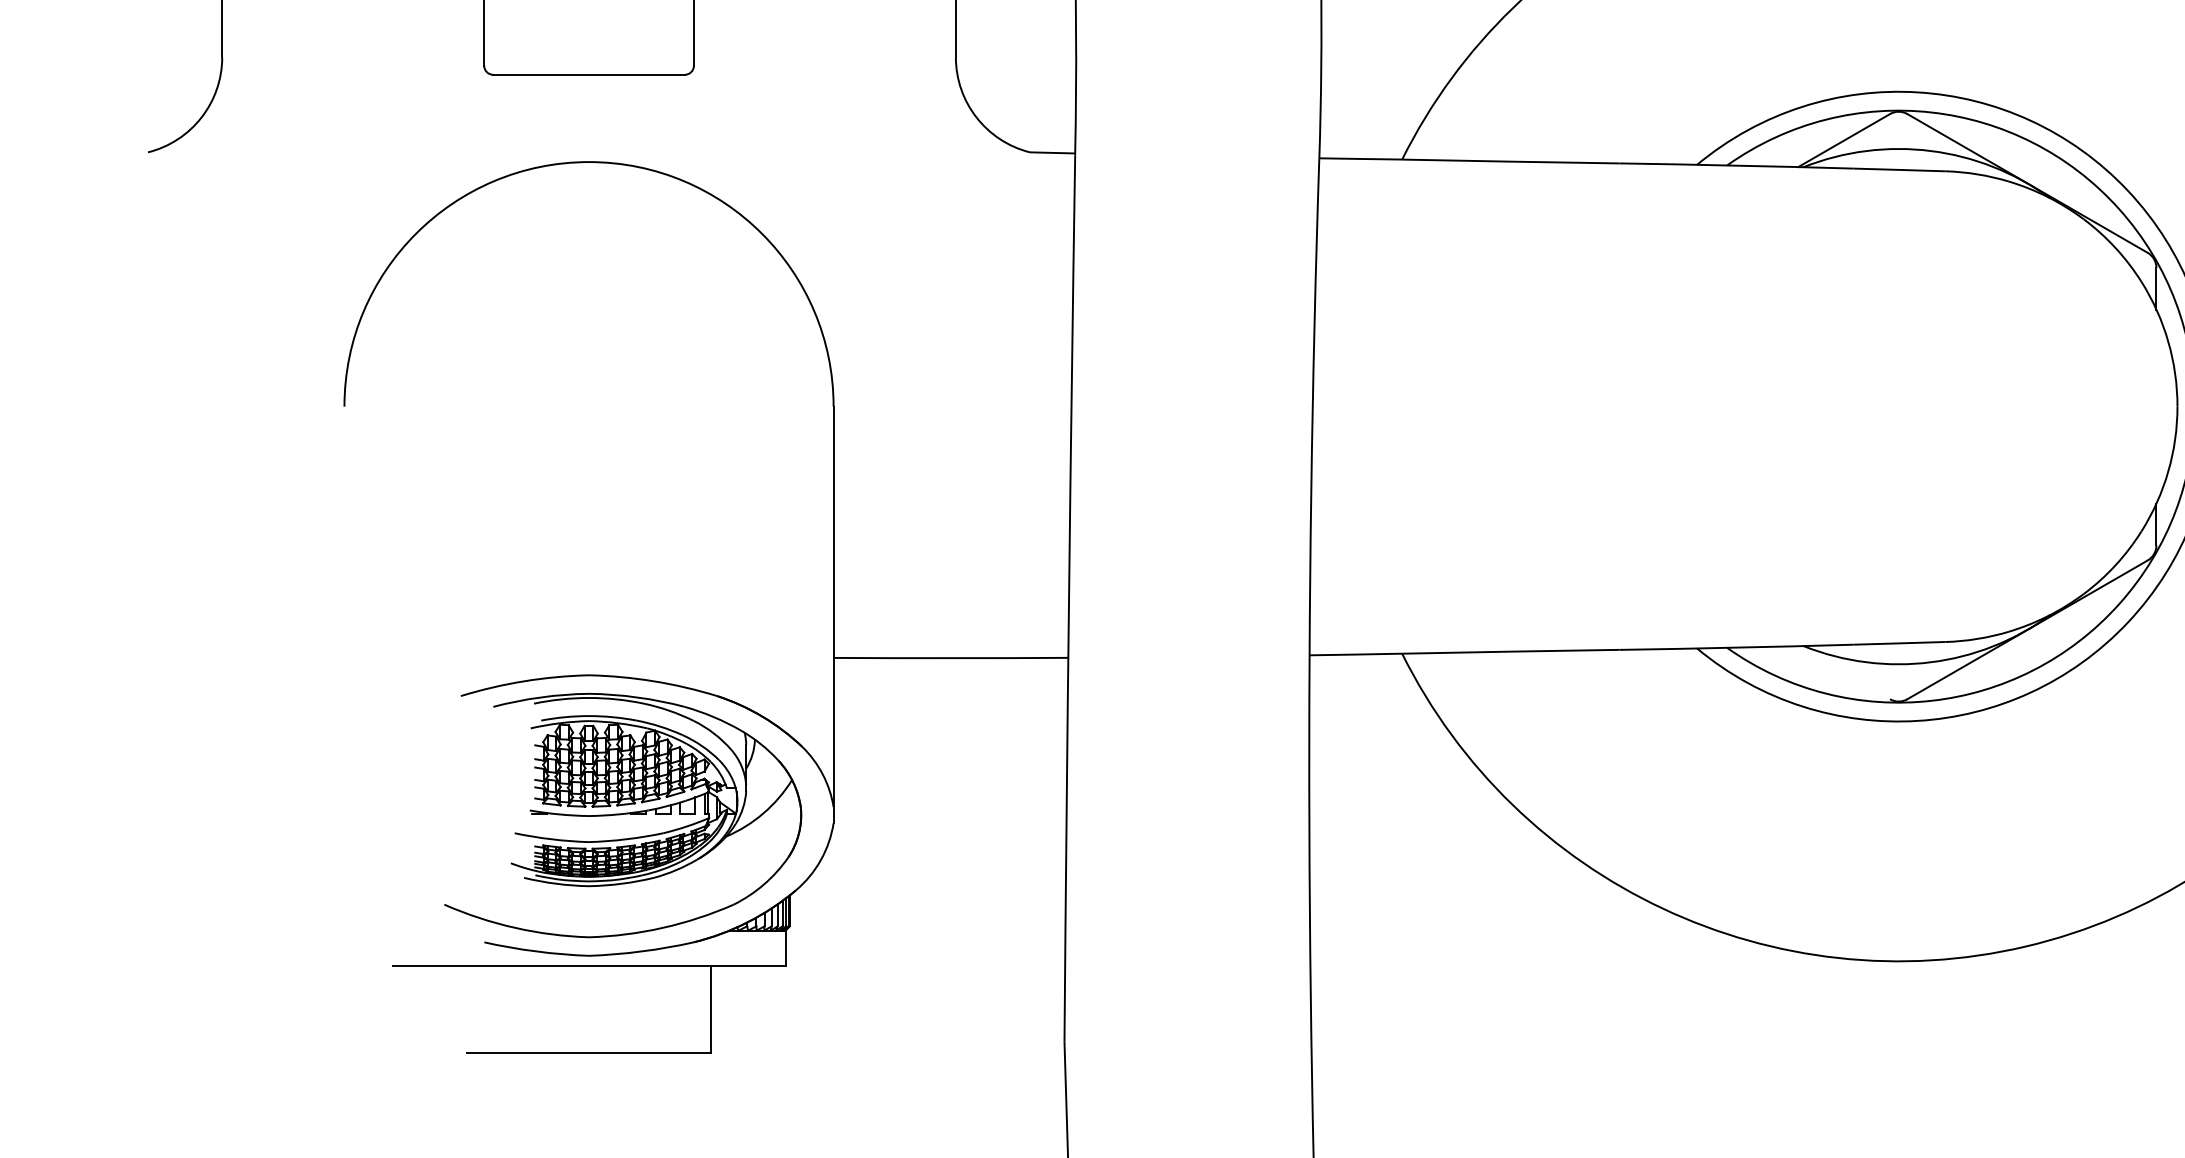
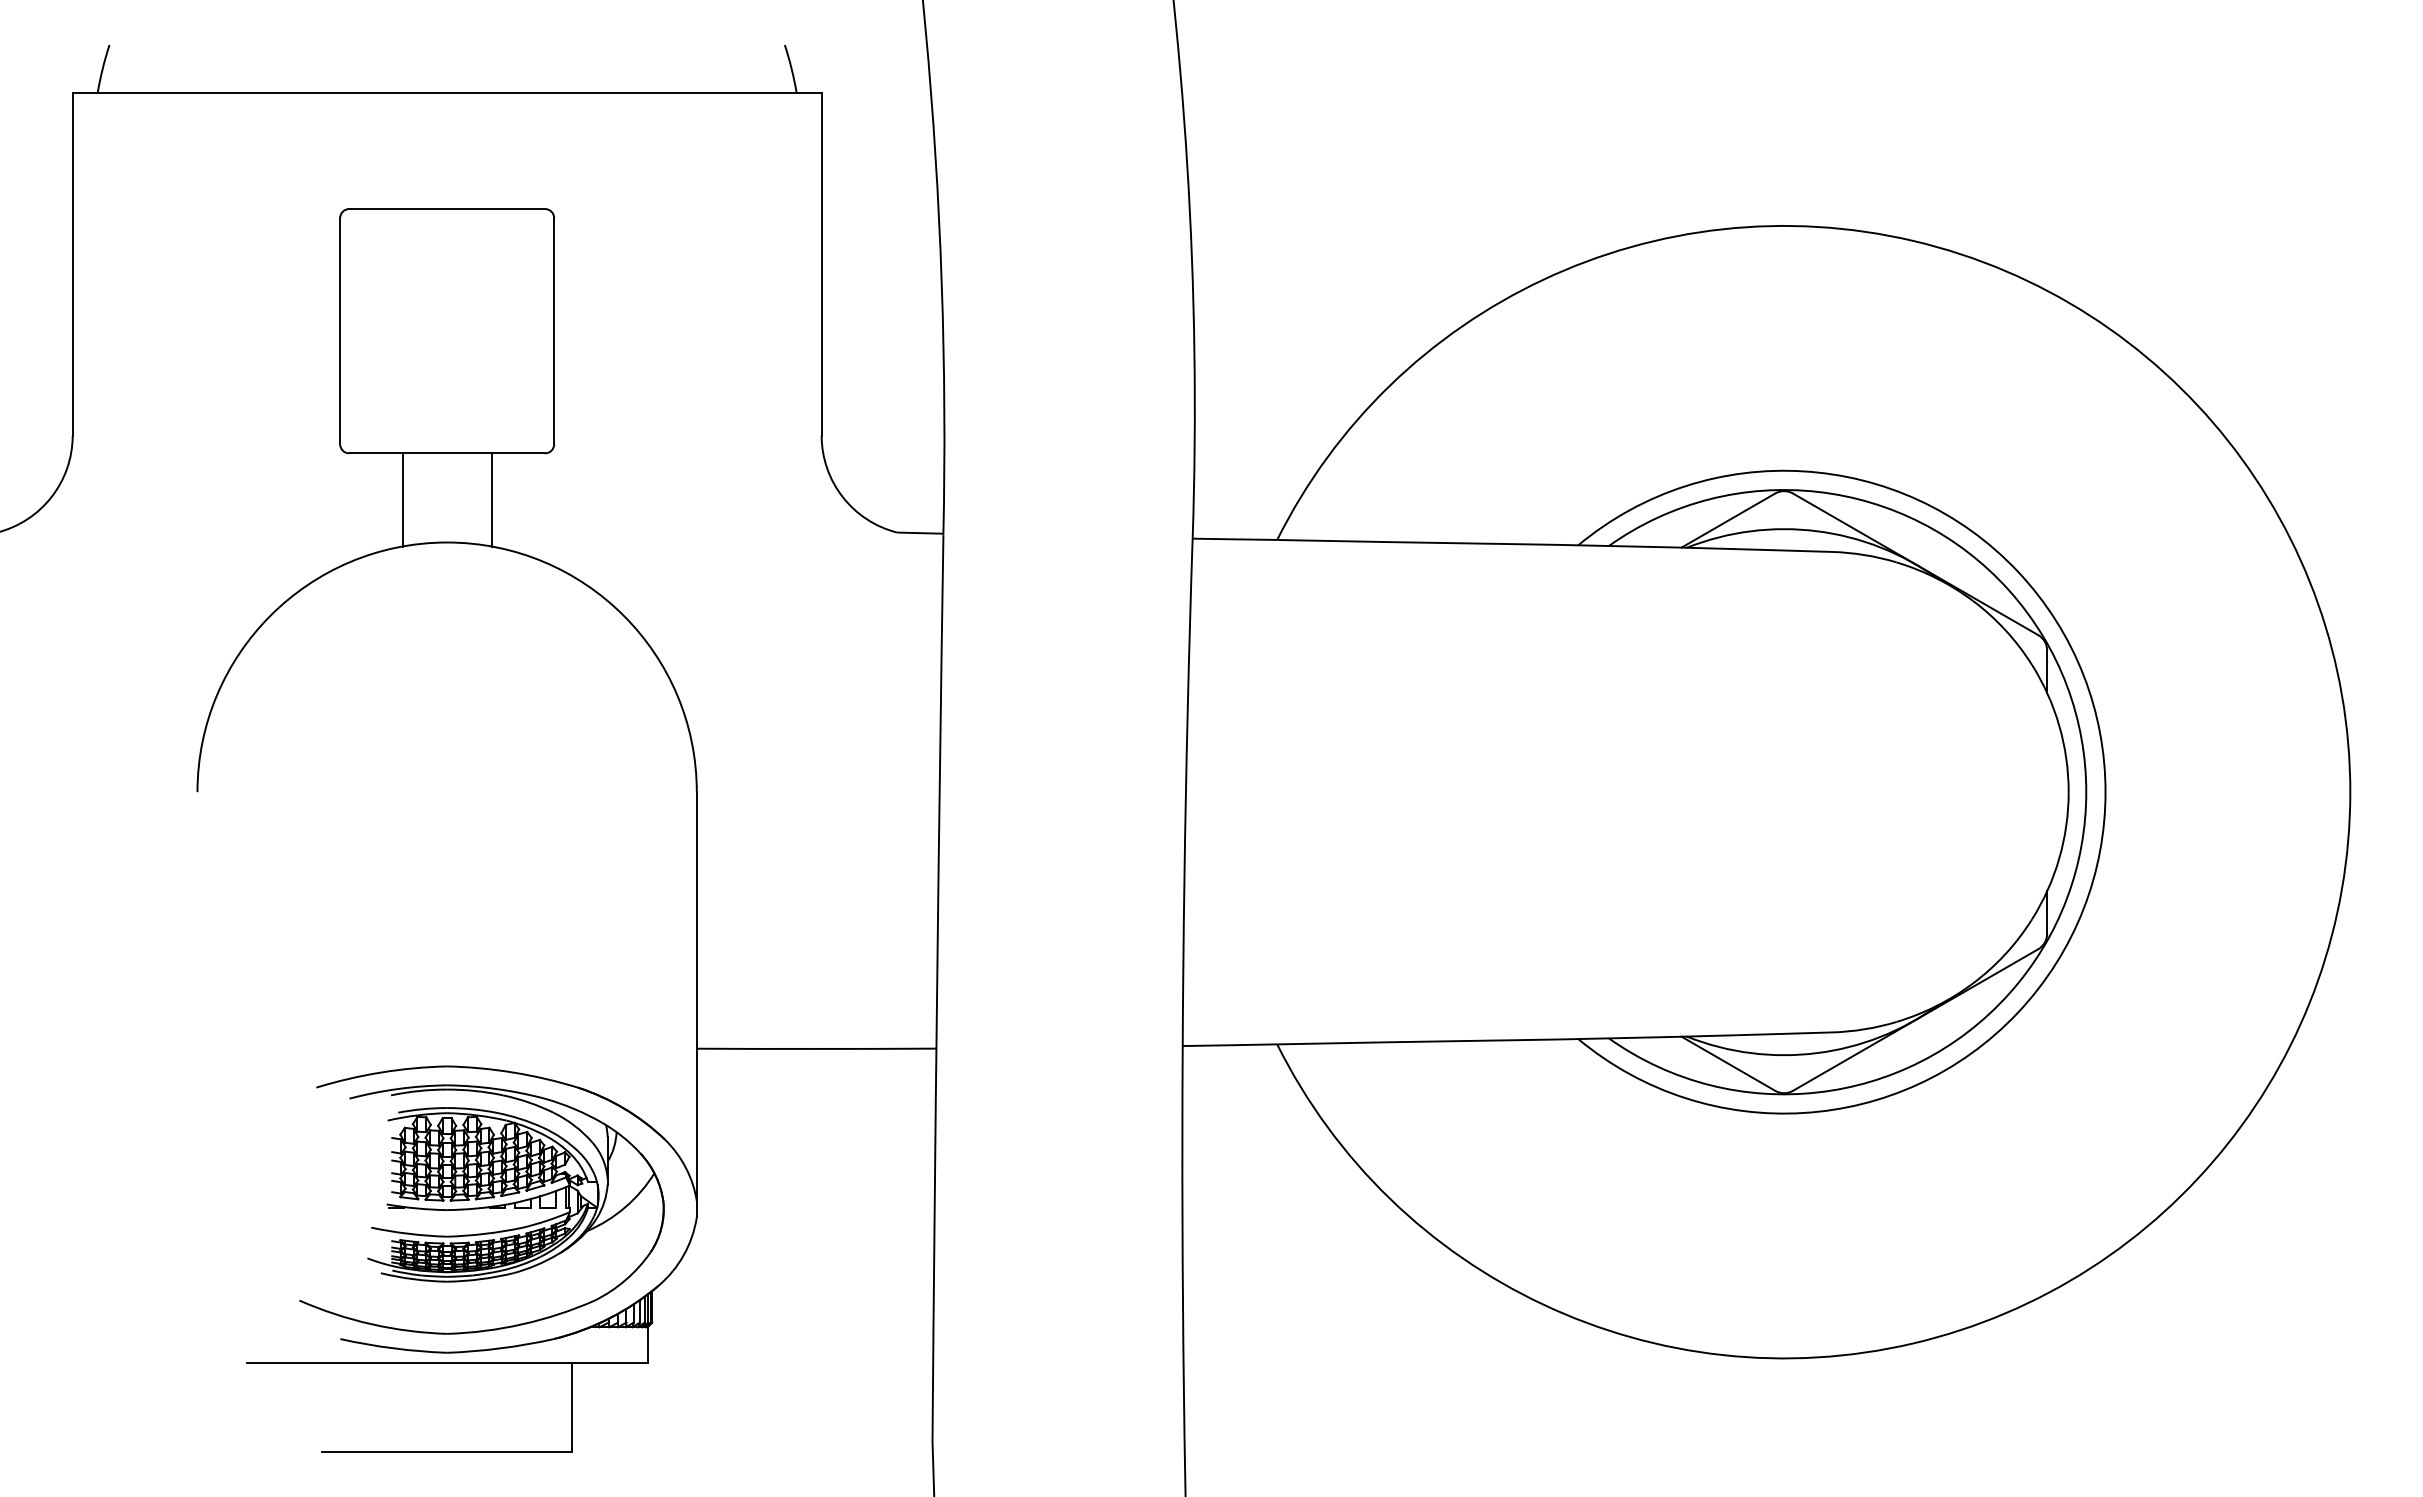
line: (545, 119) -> (402, 499), added
line: (632, 119) -> (491, 499), added
line: (1844, 672) -> (1728, 1063), added

